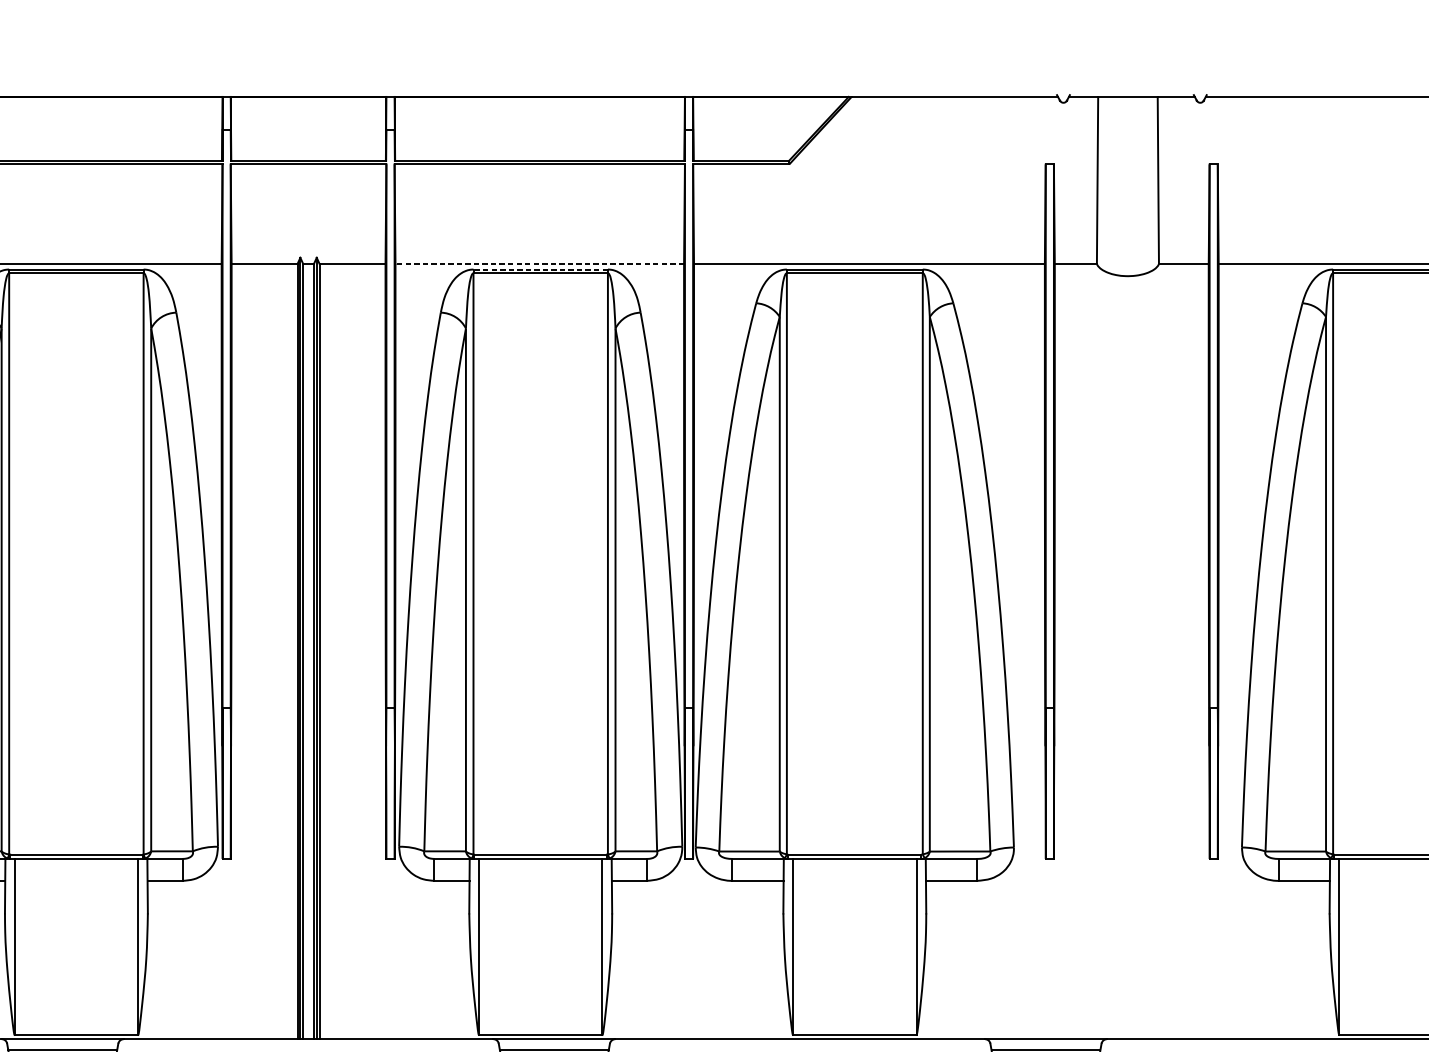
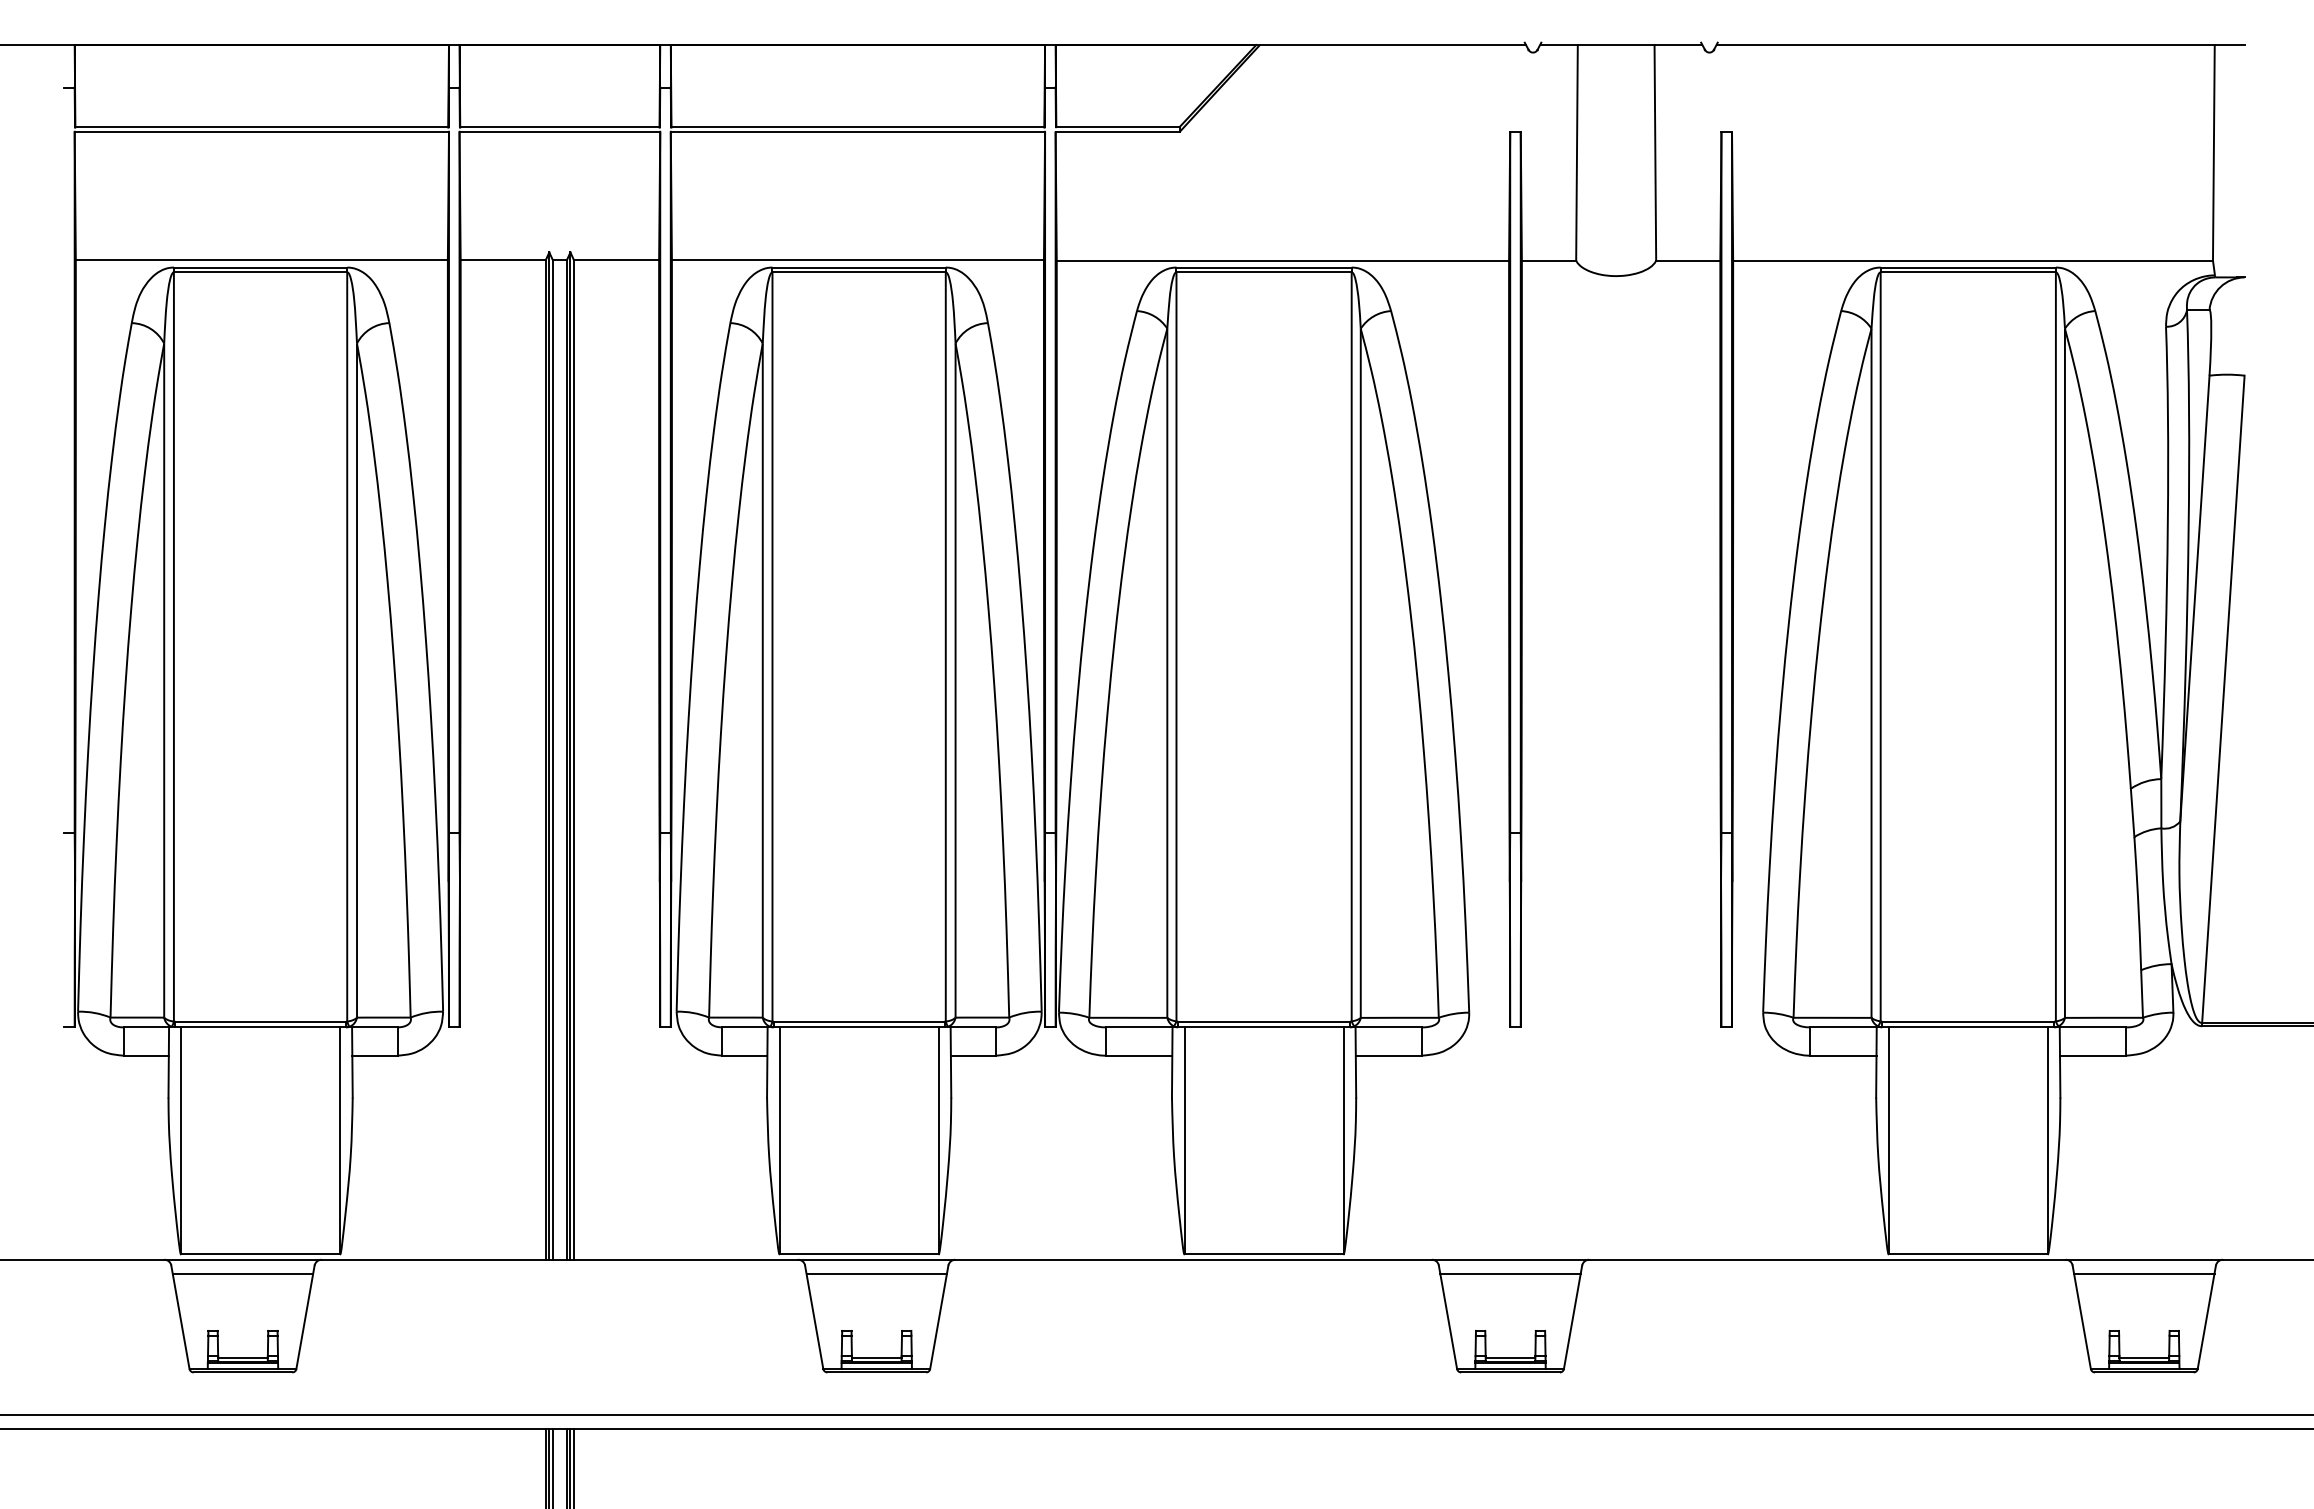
line: (539, 264) -> (857, 260), dashed -> solid
line: (540, 269) -> (859, 267), dashed -> solid

